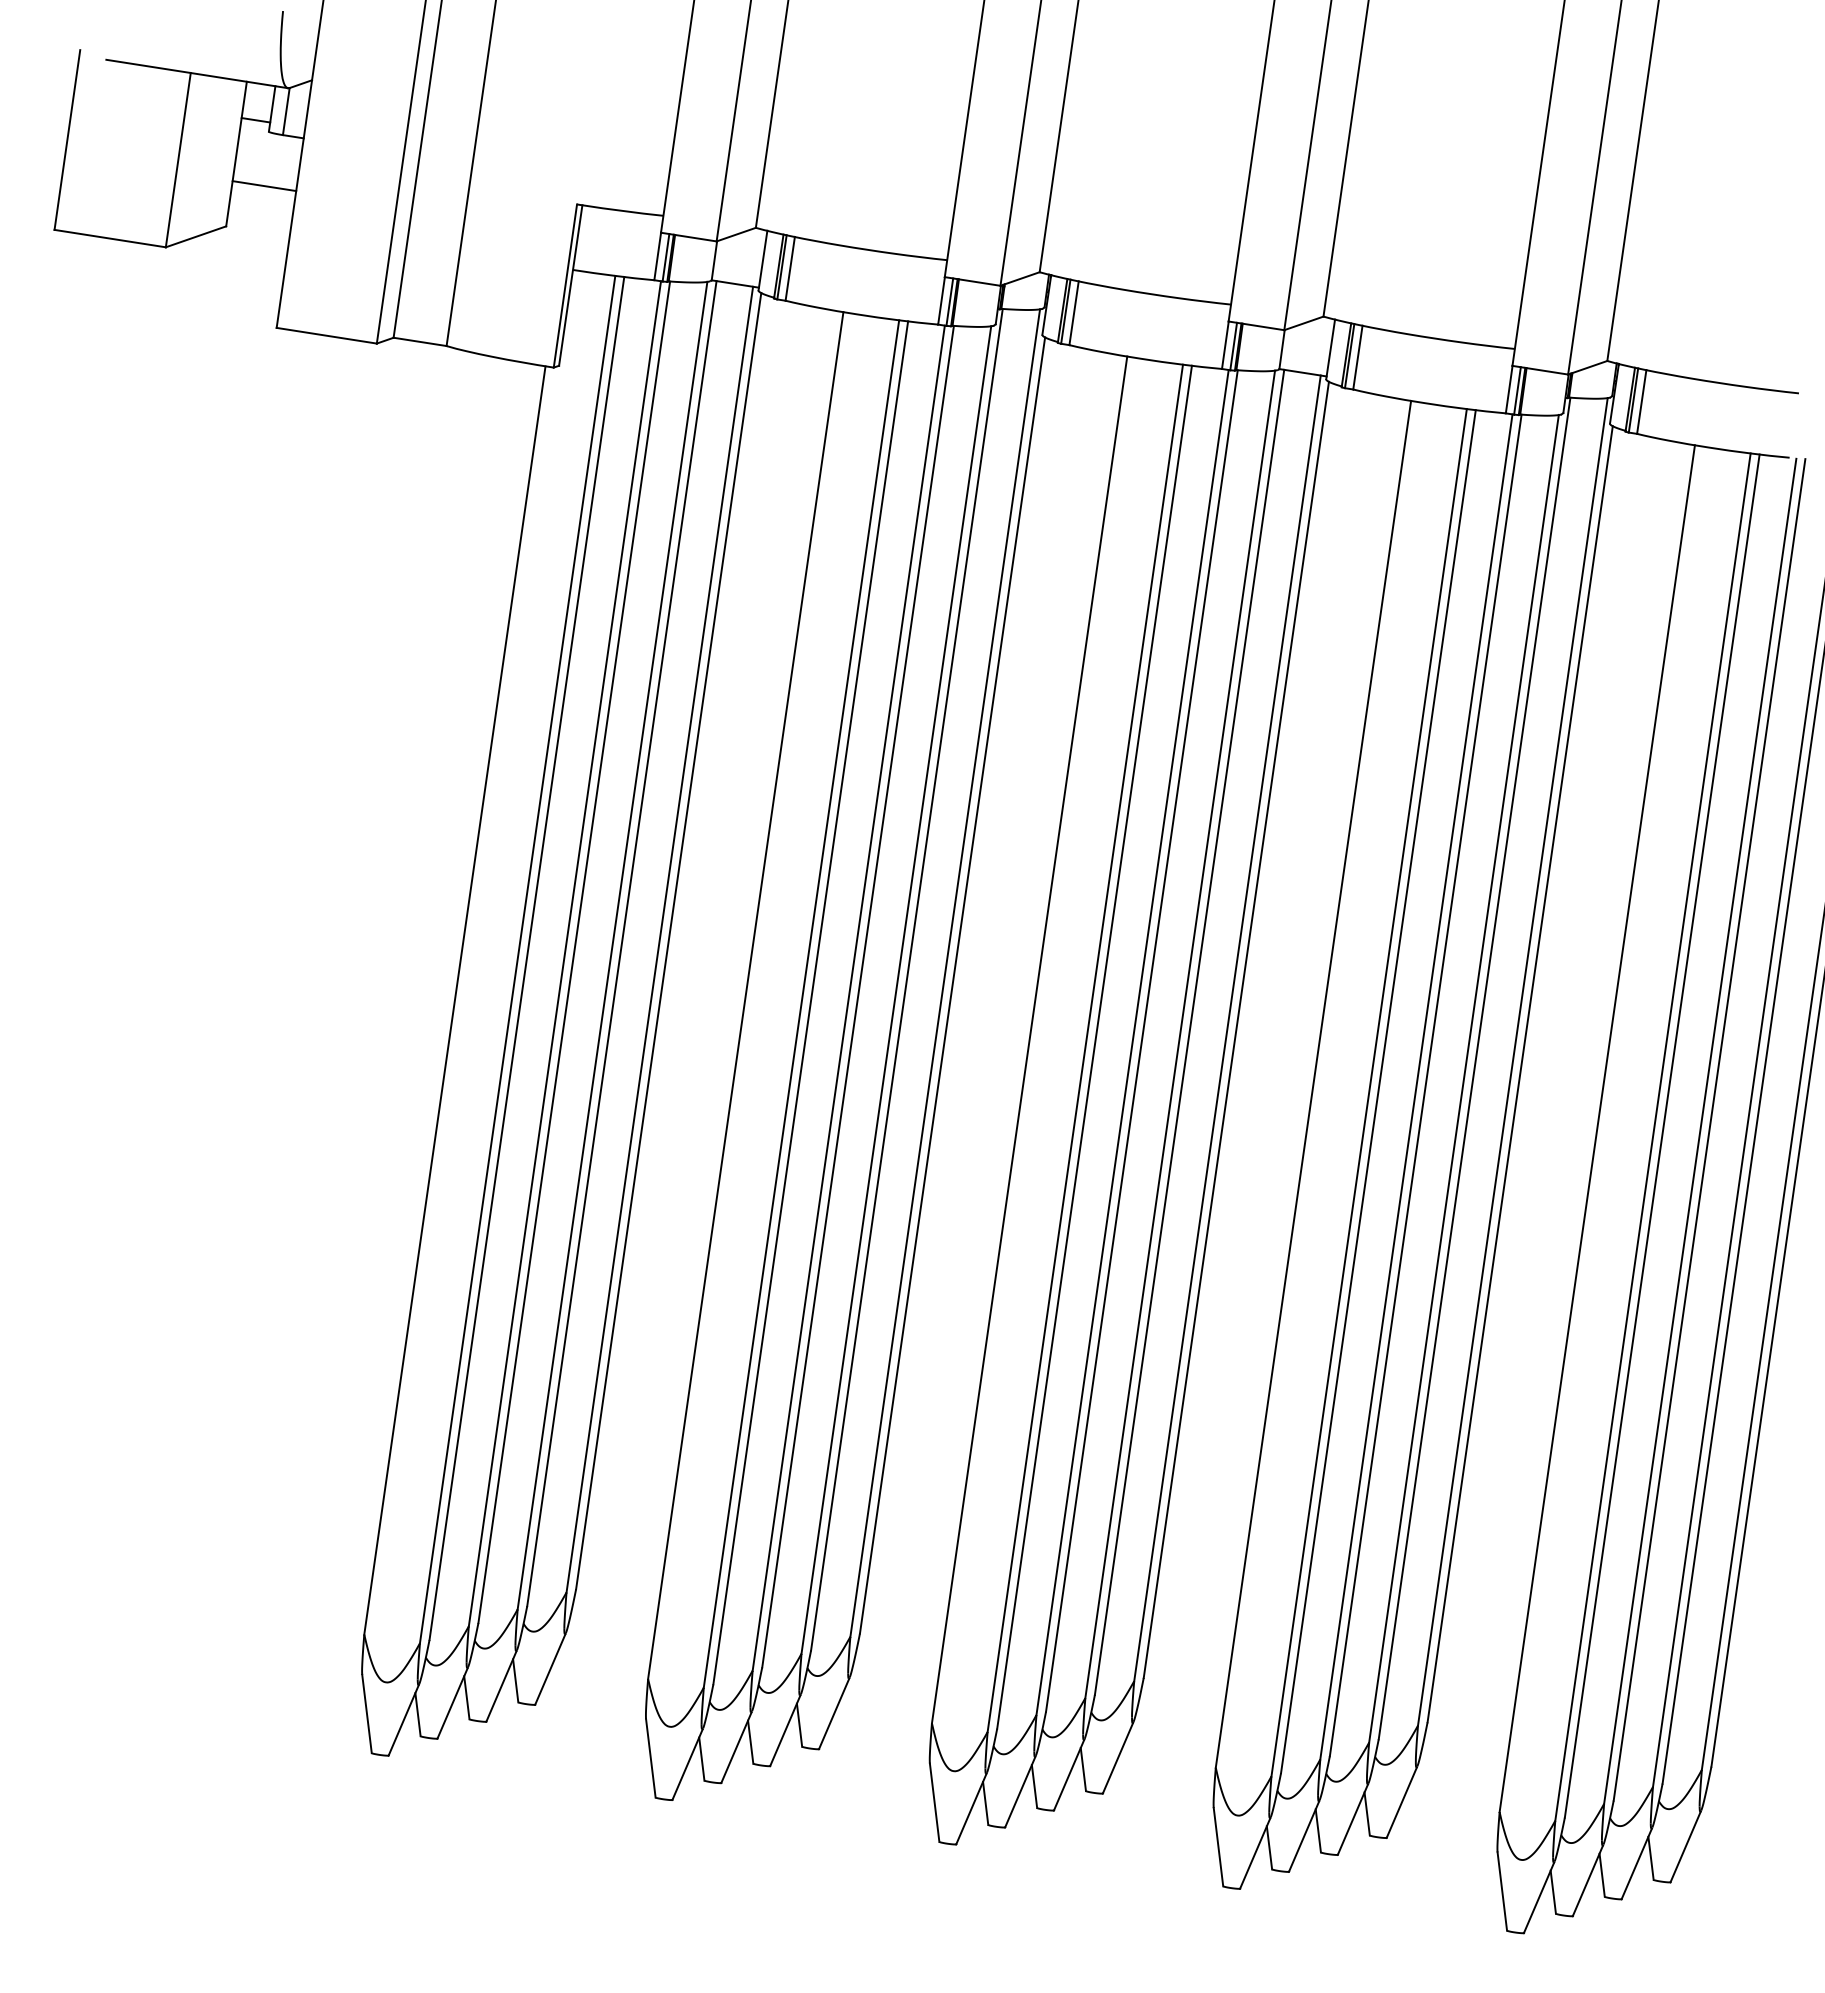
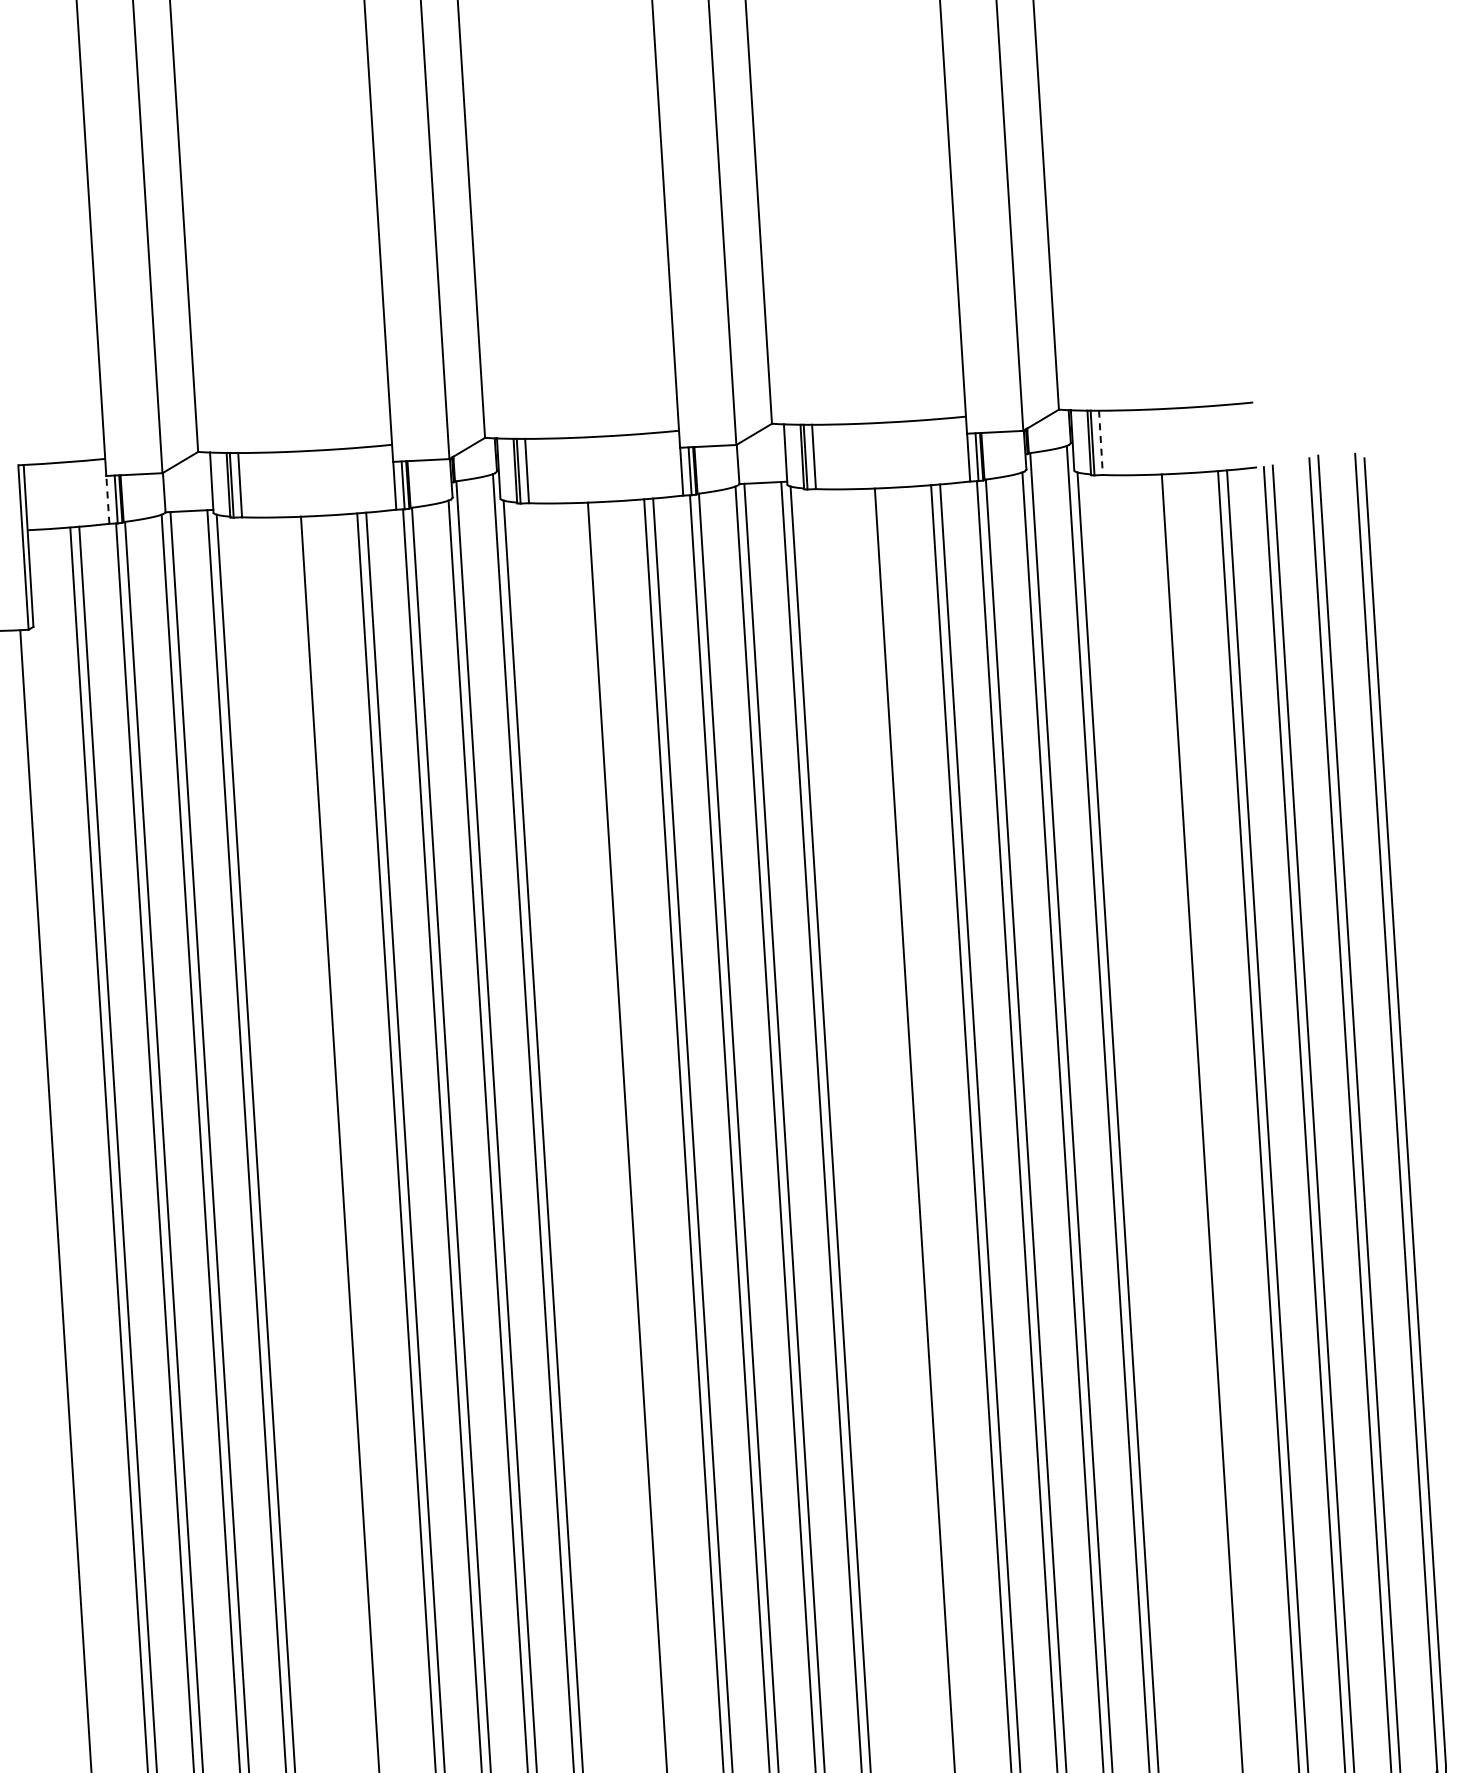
line: (657, 256) -> (107, 499), solid -> dashed
line: (1641, 402) -> (1100, 443), solid -> dashed

